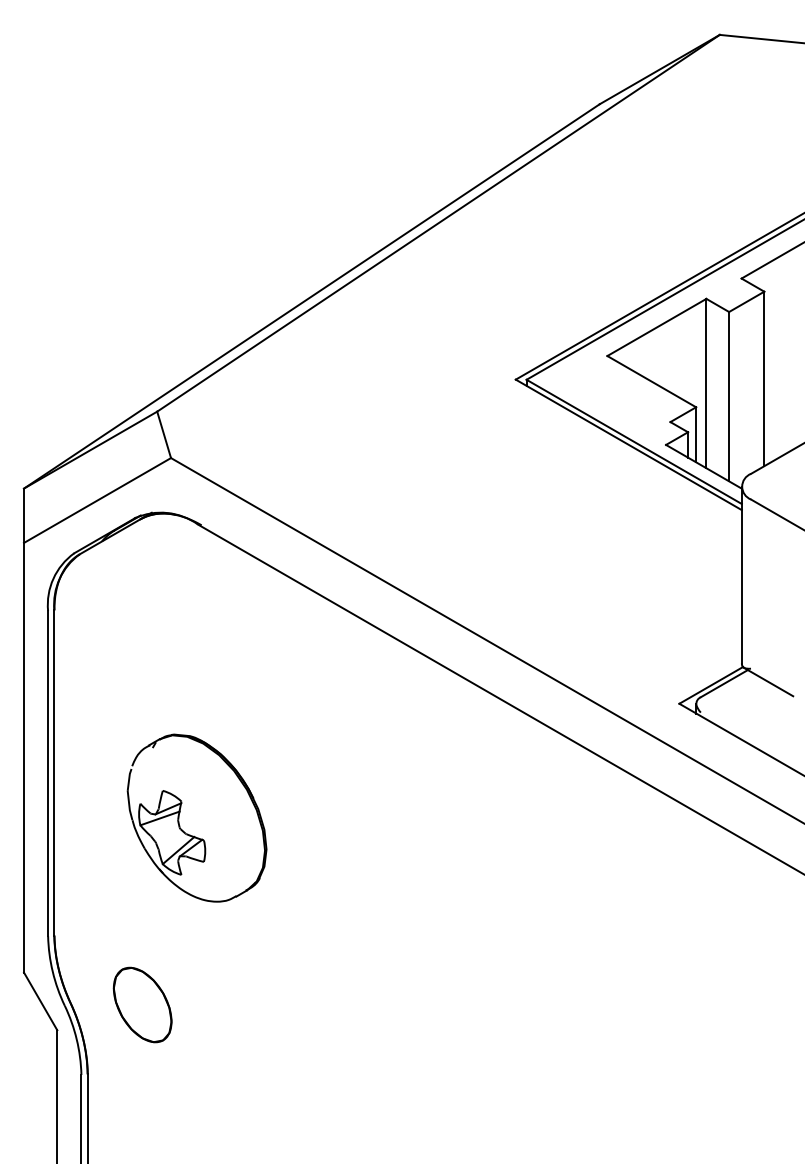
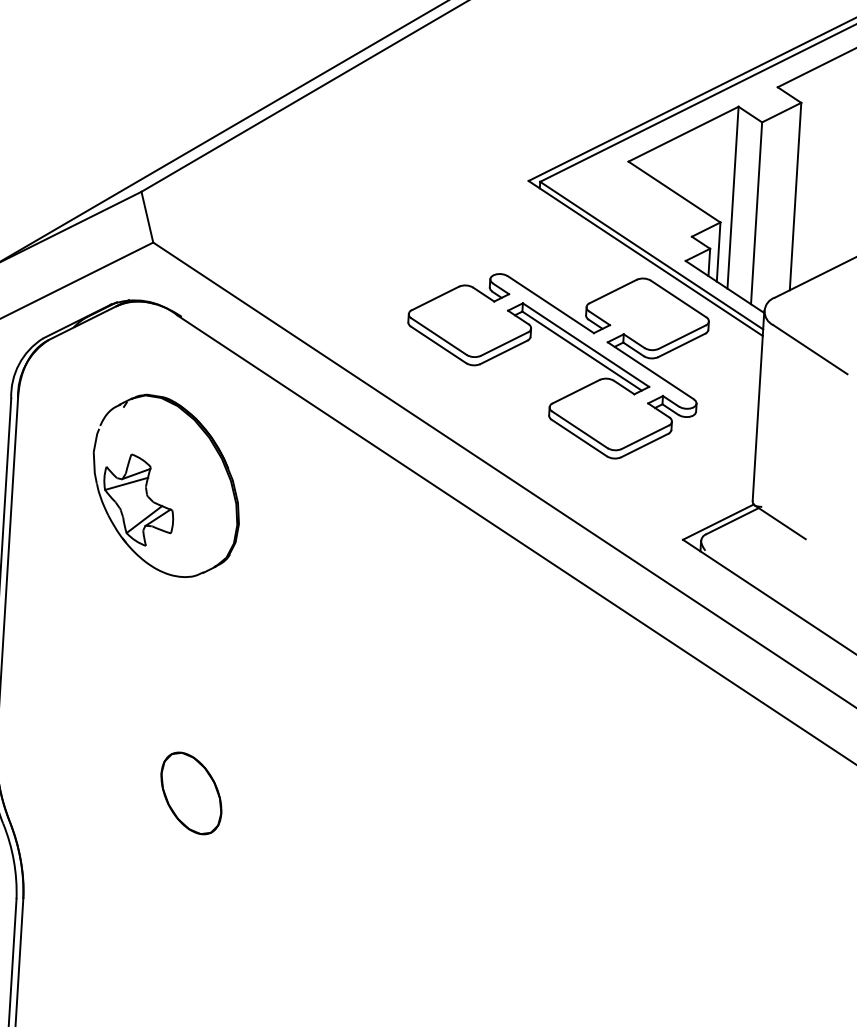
part: (560, 527) -> (566, 342), added
part: (180, 813) -> (148, 479), moved
part: (142, 1004) -> (191, 792), moved

